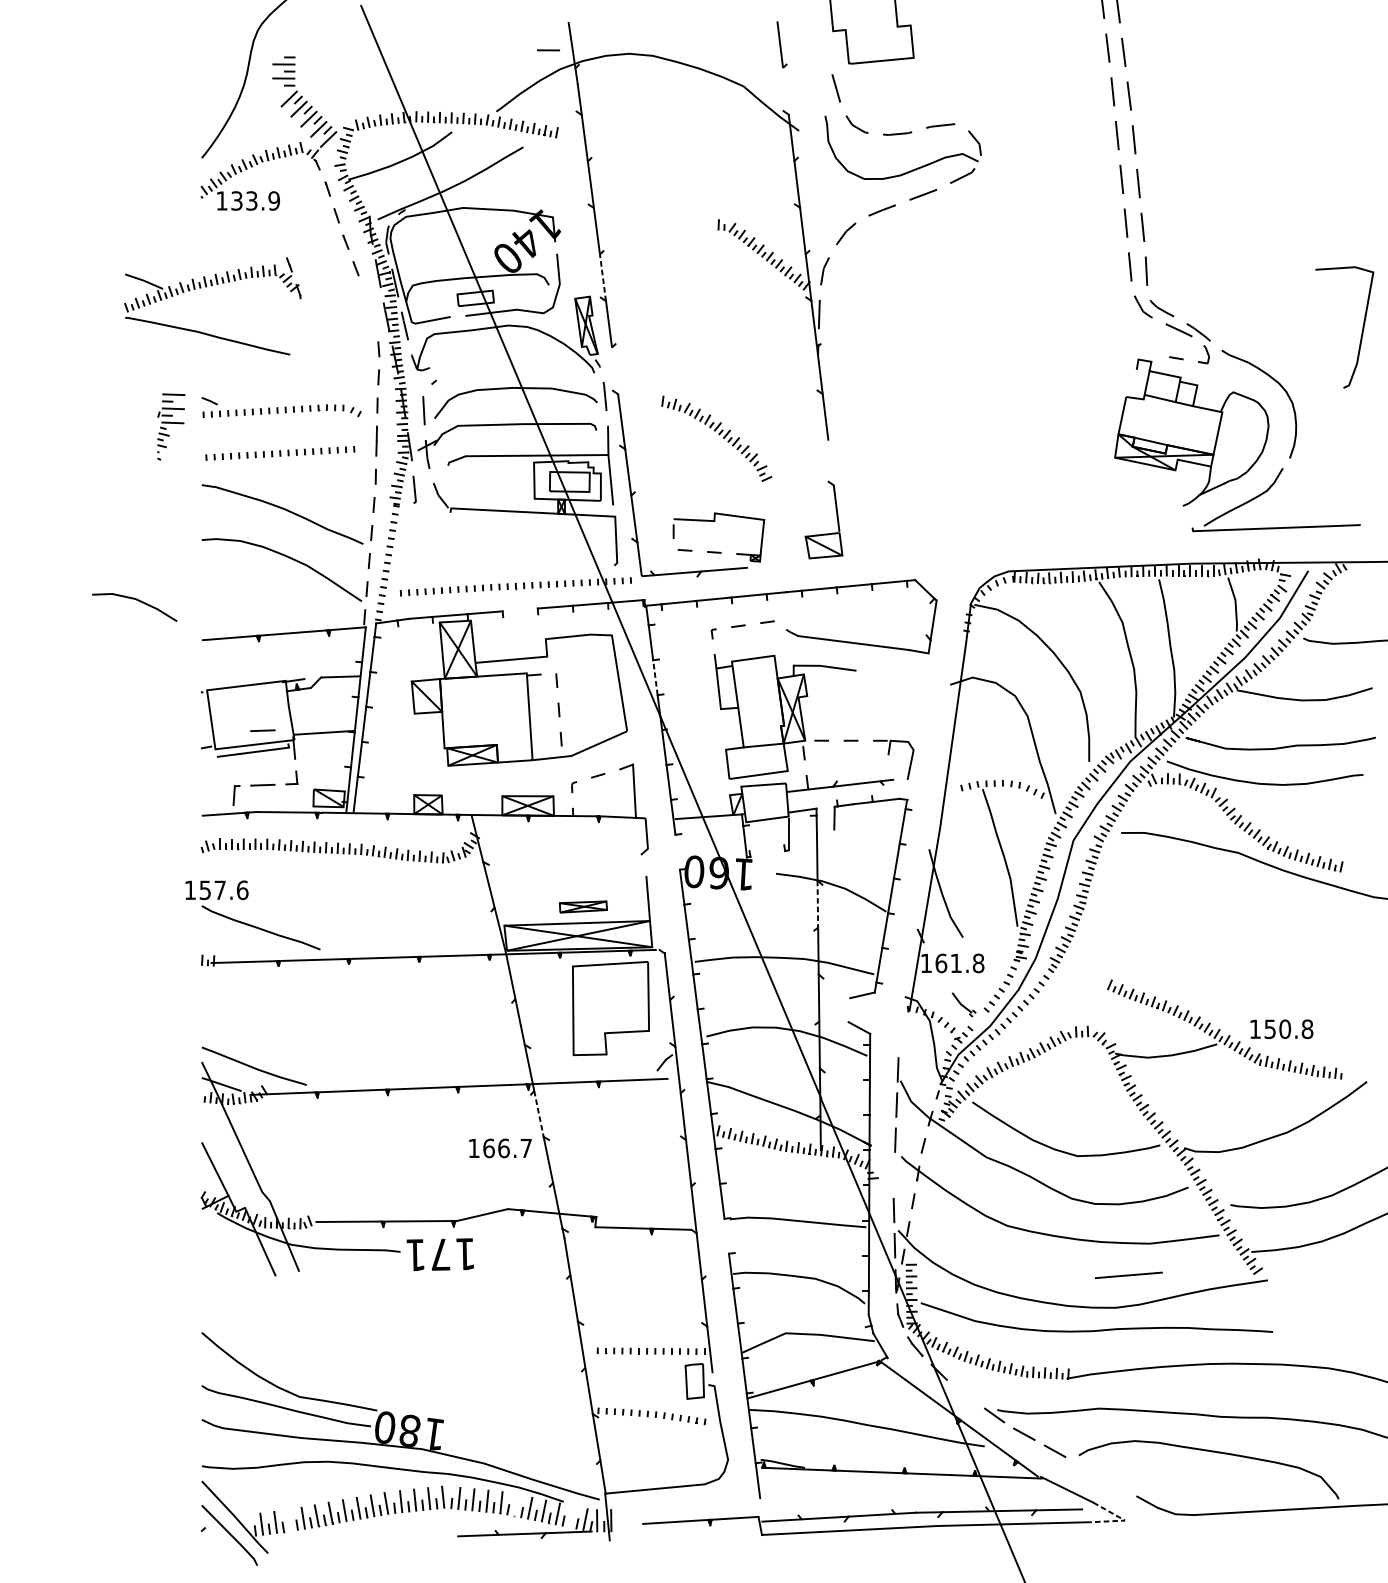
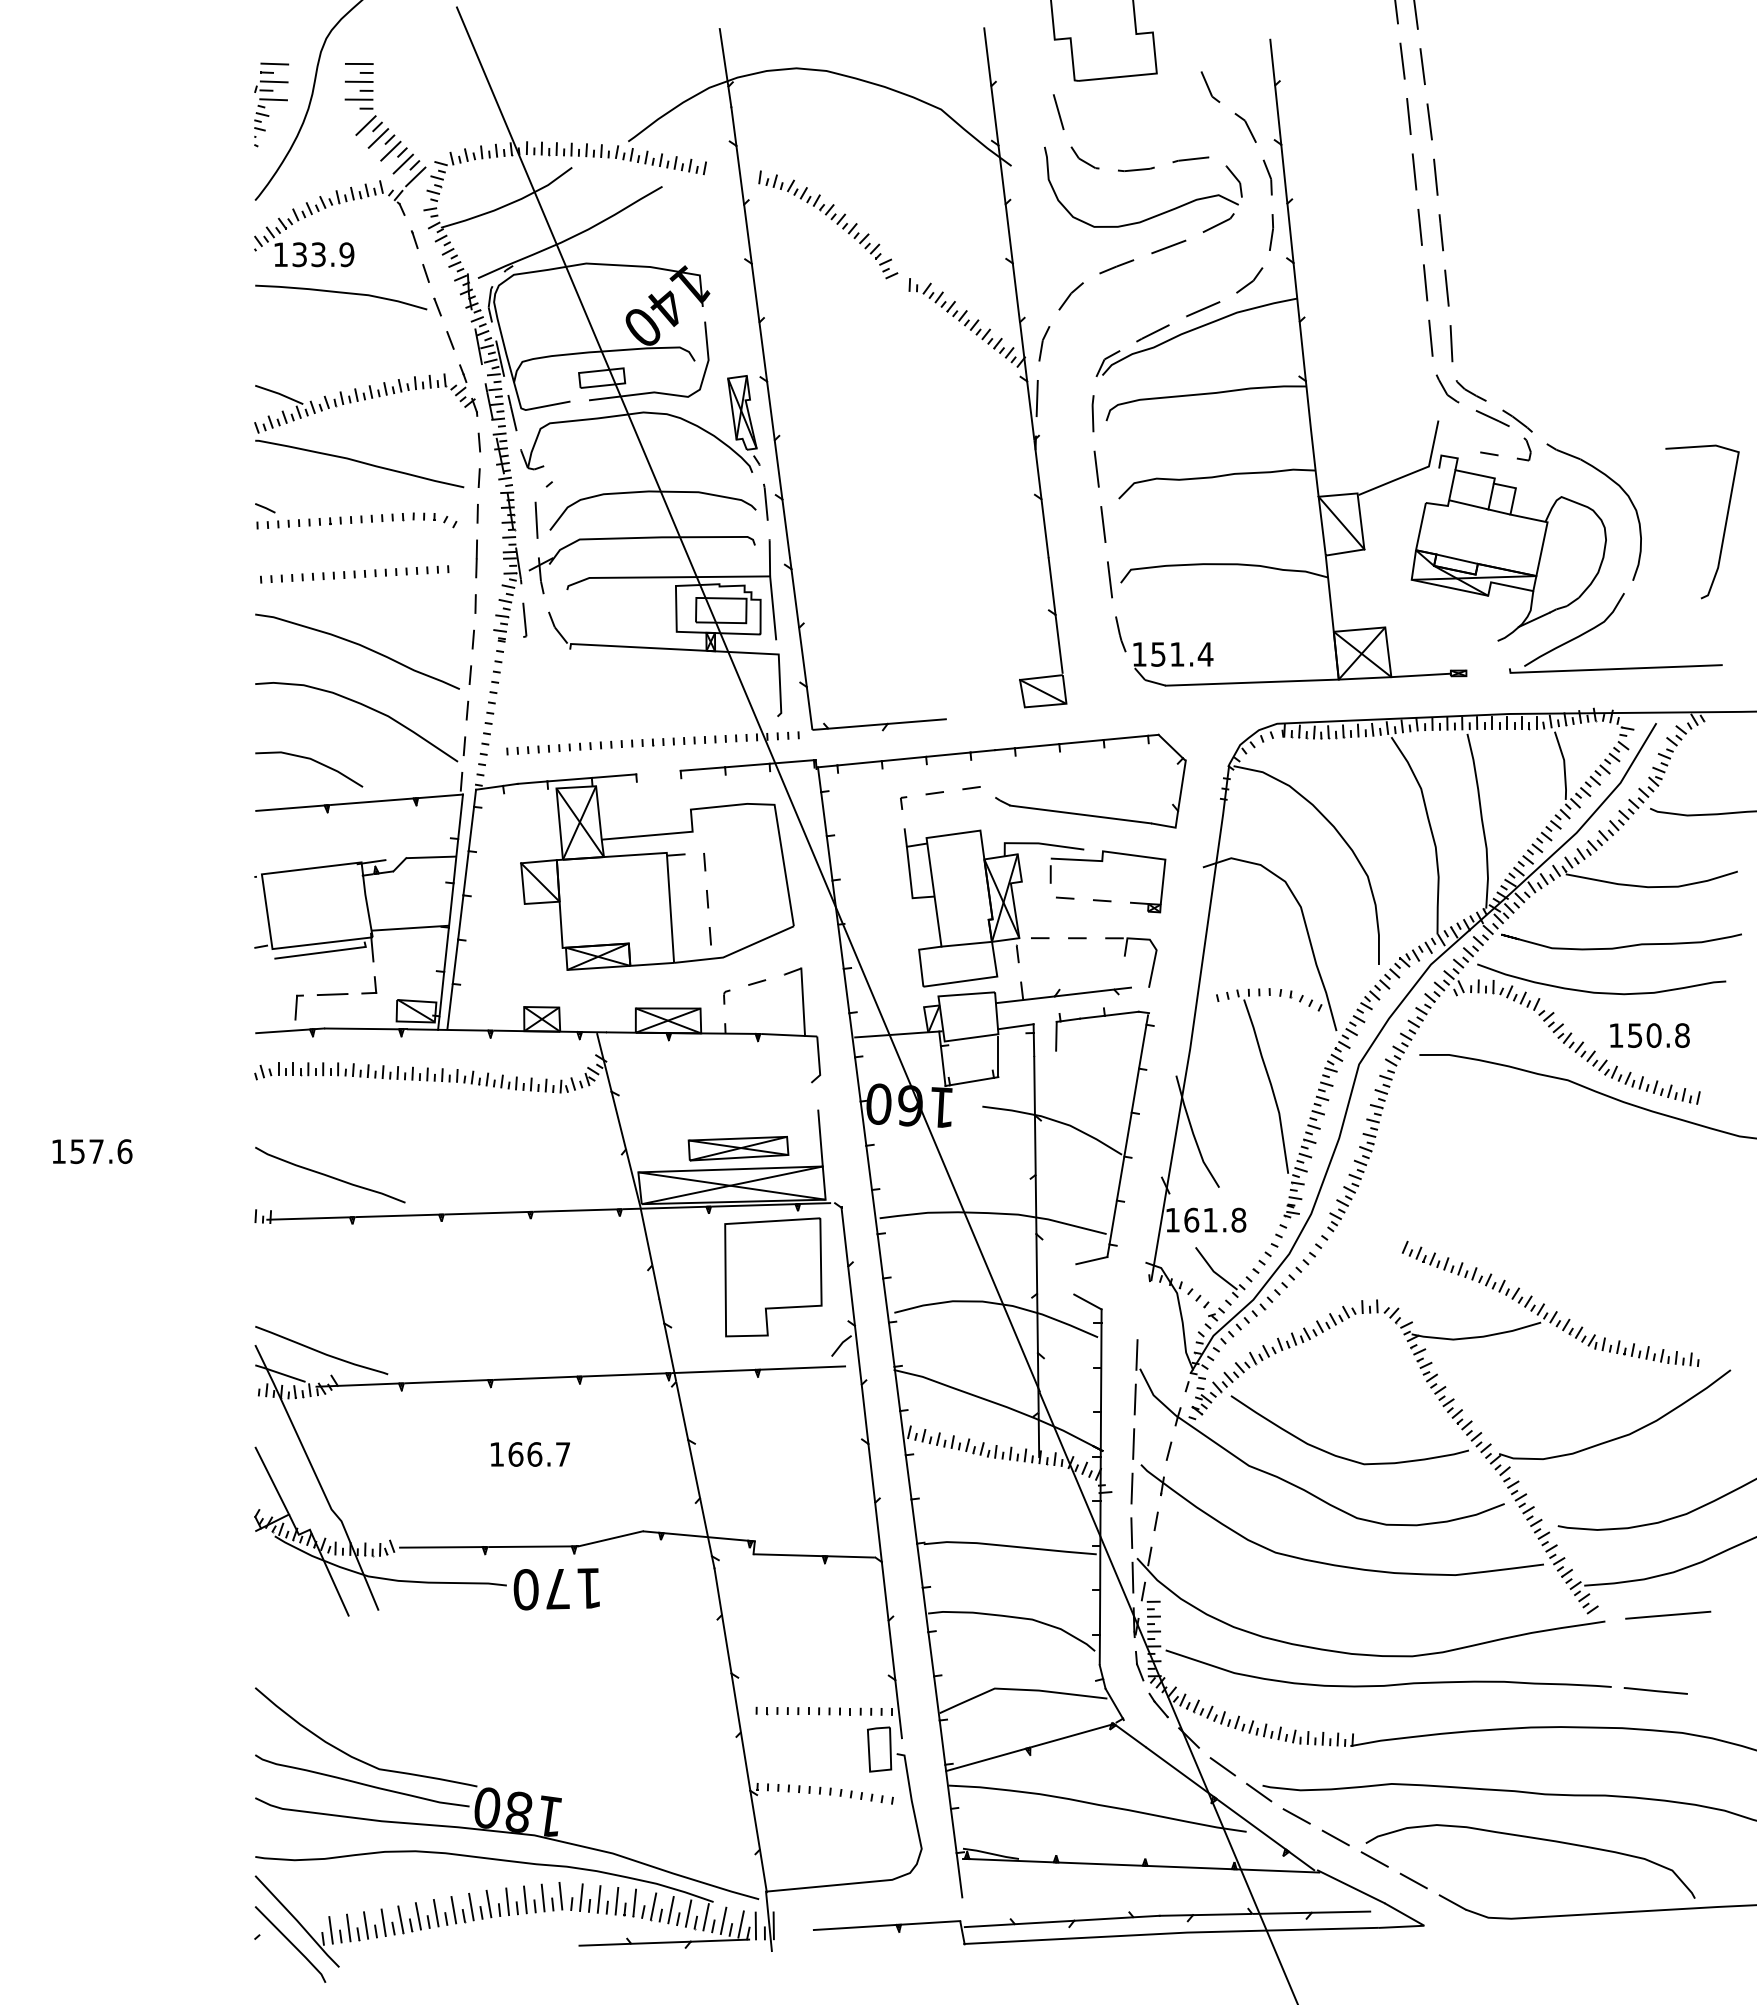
line: (548, 49) -> (359, 63), moved
line: (785, 91) -> (994, 115), added
curve: (269, 231) -> (341, 293), added
line: (603, 278) -> (763, 352), dashed -> solid
part: (212, 286) -> (365, 400), moved
part: (1010, 304) -> (1279, 385), added
curve: (1362, 330) -> (1724, 525), moved
line: (615, 370) -> (778, 469), added
part: (171, 426) -> (271, 104), moved
part: (716, 438) -> (828, 224), moved
line: (830, 462) -> (1051, 586), added
part: (714, 551) -> (1102, 899), moved
line: (138, 601) -> (313, 761), moved
line: (655, 676) -> (829, 857), dashed -> solid
line: (262, 730) -> (332, 925), removed
line: (677, 852) -> (857, 1079), added
line: (767, 853) -> (971, 1081), added
text: (217, 890) -> (92, 1151), moved
line: (817, 904) -> (1035, 1145), dashed -> solid
part: (583, 906) -> (738, 1148), size x1.67
part: (964, 1004) -> (1220, 1272), size x1.67
text: (1281, 1029) -> (1649, 1035), moved
line: (538, 1112) -> (681, 1409), dashed -> solid
text: (500, 1148) -> (530, 1454), moved
line: (893, 1175) -> (1131, 1488), added
line: (726, 1236) -> (919, 1565), added
text: (415, 1255) -> (525, 1589), 171 -> 170
line: (1129, 1274) -> (1668, 1614), moved
line: (1307, 1334) -> (1655, 1690), added
line: (965, 1394) -> (1222, 1766), added
line: (1085, 1468) -> (1374, 1859), added
line: (1116, 1484) -> (1413, 1880), added
line: (516, 1505) -> (653, 1906), added
line: (571, 1516) -> (723, 1920), added
line: (289, 1520) -> (366, 1925), added
line: (1125, 1520) -> (1424, 1925), dashed -> solid

